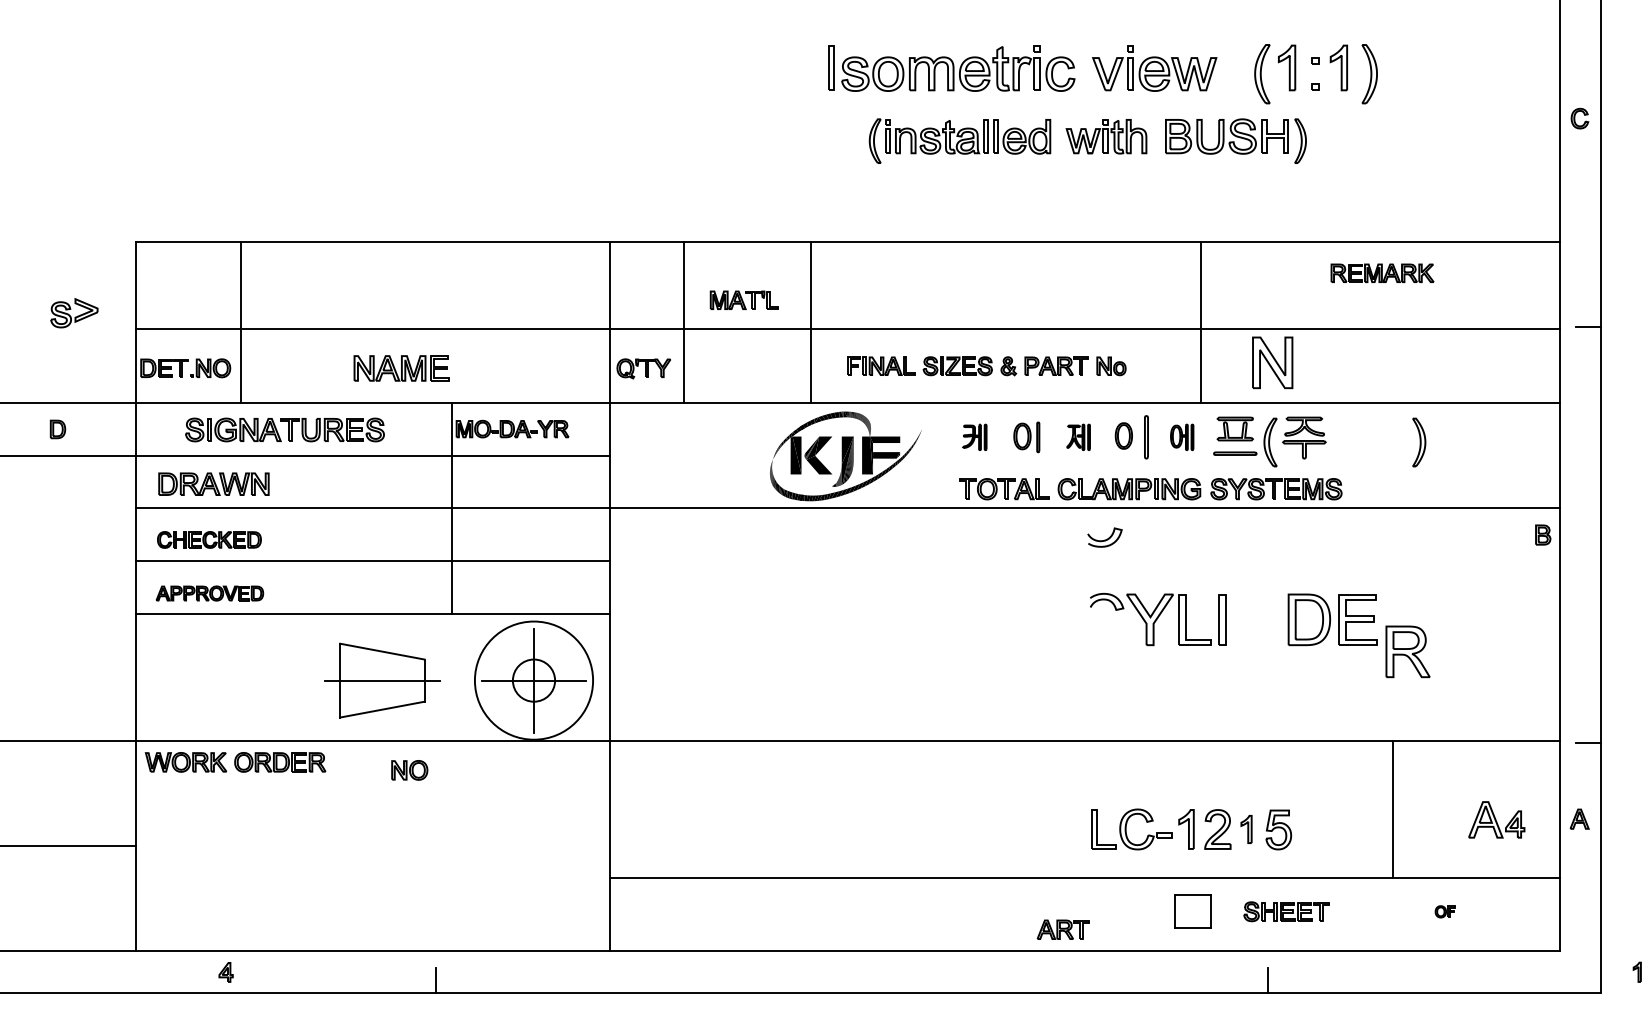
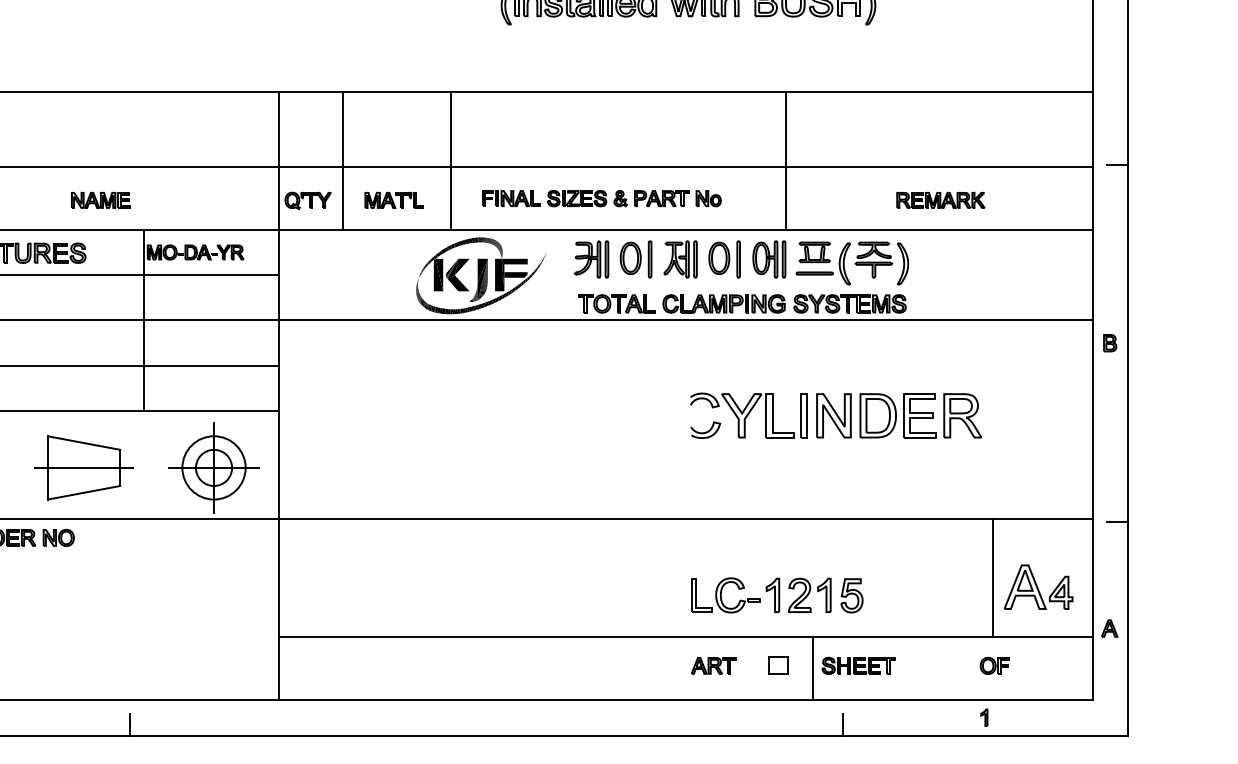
part: (1382, 272) -> (940, 199), moved
part: (743, 299) -> (393, 199), moved
part: (1272, 362) -> (833, 415), moved
part: (401, 367) -> (100, 199), size x0.71
part: (1123, 435) -> (718, 257), size x1.43
part: (974, 437) -> (591, 259), size x1.67
part: (1026, 437) -> (635, 259), size x1.43
part: (1078, 437) -> (680, 259), size x1.67
part: (1181, 437) -> (768, 259), size x1.67
part: (1419, 442) -> (903, 263), moved
part: (1543, 534) -> (1110, 342), moved
curve: (1104, 539) -> (705, 431), moved
part: (1407, 651) -> (962, 415), moved
circle: (533, 680) -> (213, 467), size x0.62
part: (409, 770) -> (58, 538), moved
line: (1392, 808) -> (993, 577), moved
part: (1579, 818) -> (1109, 627), moved
part: (1496, 819) -> (1038, 586), size x1.43
part: (1246, 829) -> (824, 595), size x1.43
part: (1192, 911) -> (778, 665), size x0.62
part: (1445, 911) -> (994, 665), size x1.67
line: (1232, 914) -> (812, 668), added
part: (1062, 929) -> (712, 665), moved
part: (1636, 971) -> (983, 717), moved

